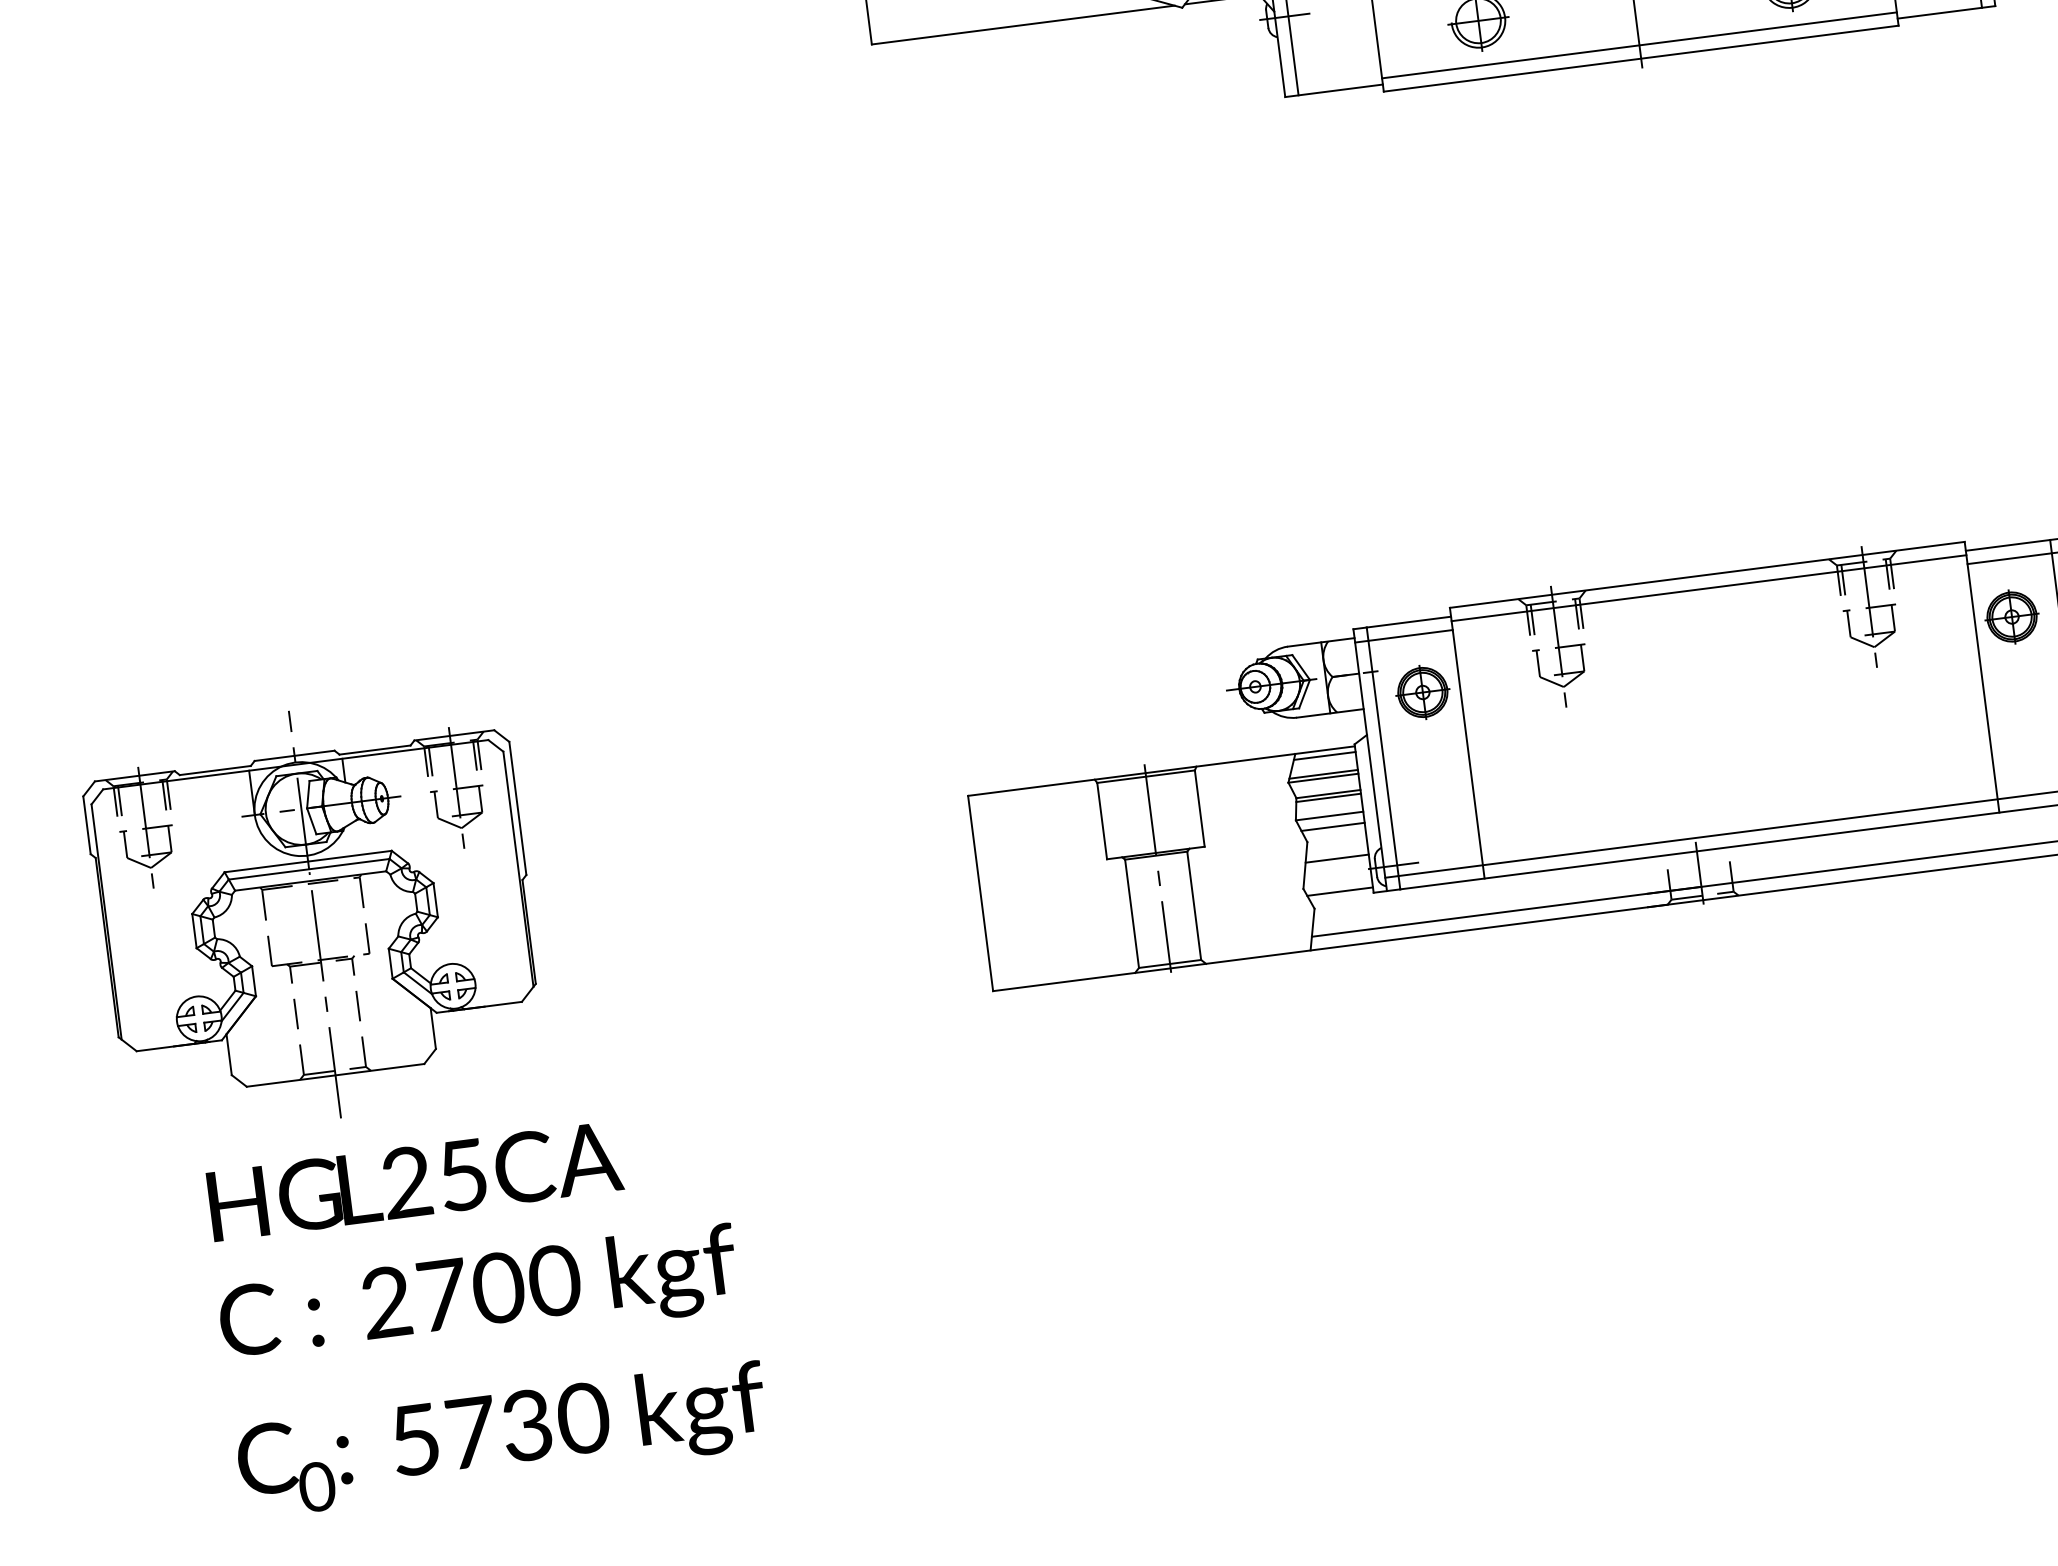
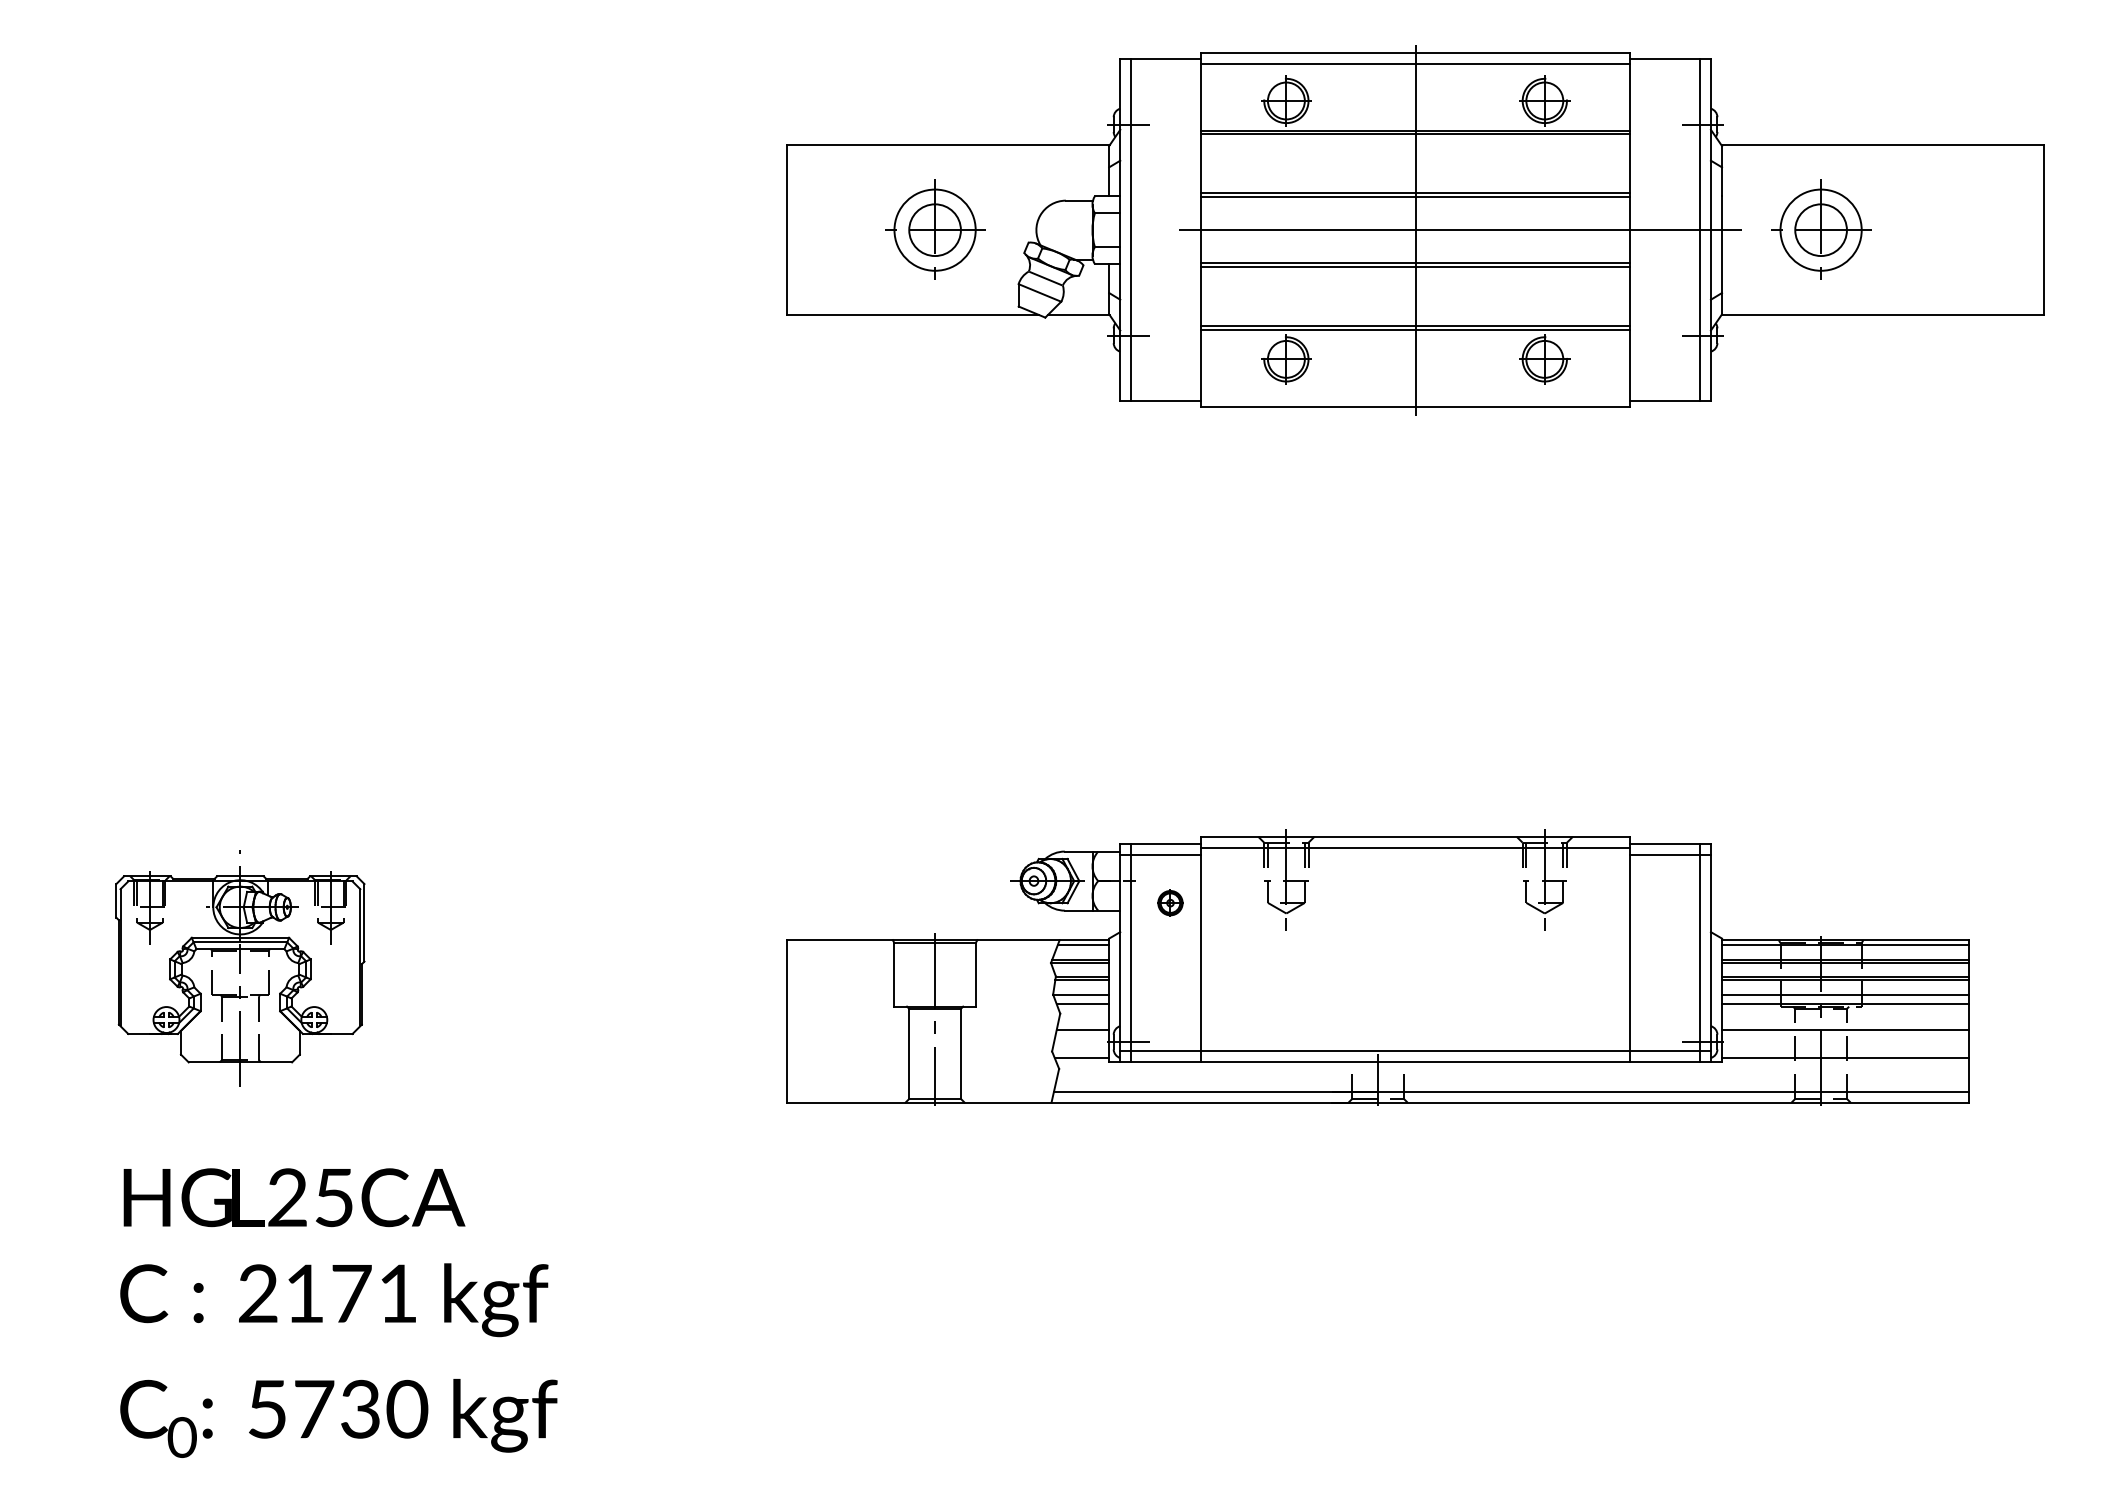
line: (1639, 45) -> (1415, 396), removed
part: (2011, 616) -> (1660, 902), removed
part: (1422, 691) -> (1170, 902), size x0.6
part: (315, 914) -> (240, 968), size x0.7
text: (499, 1287) -> (352, 1293), 2700 -> 2171

